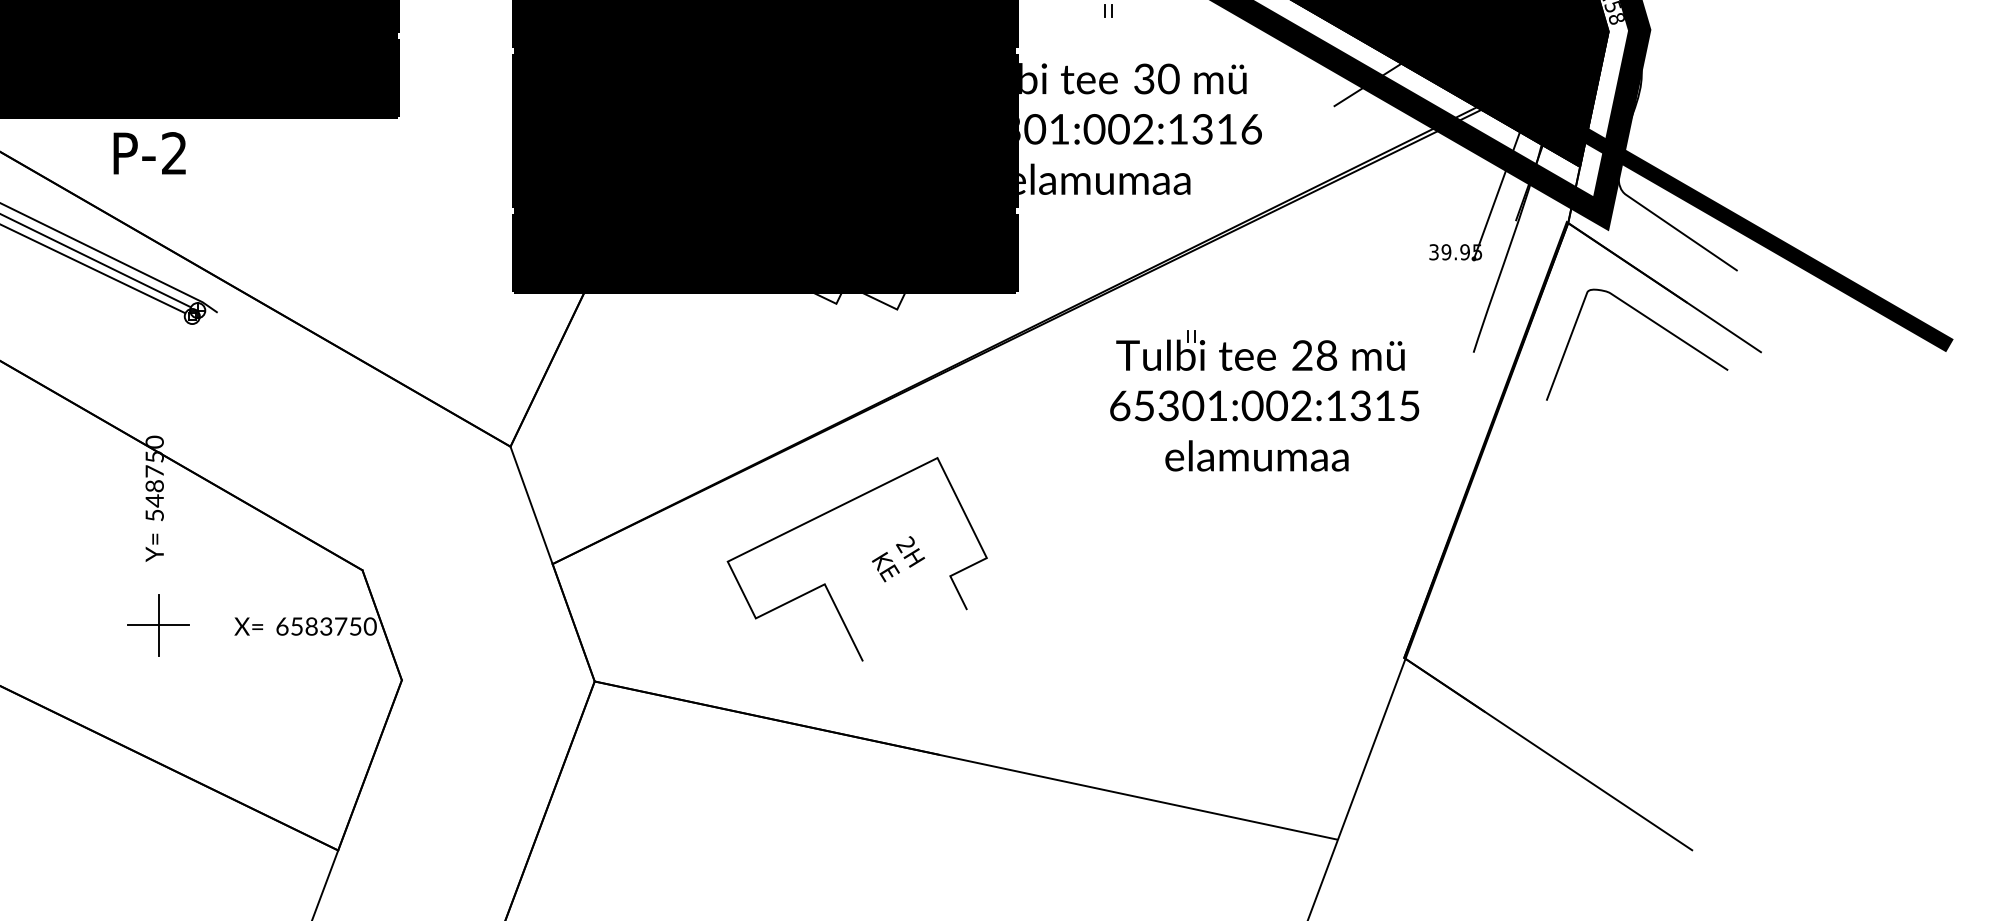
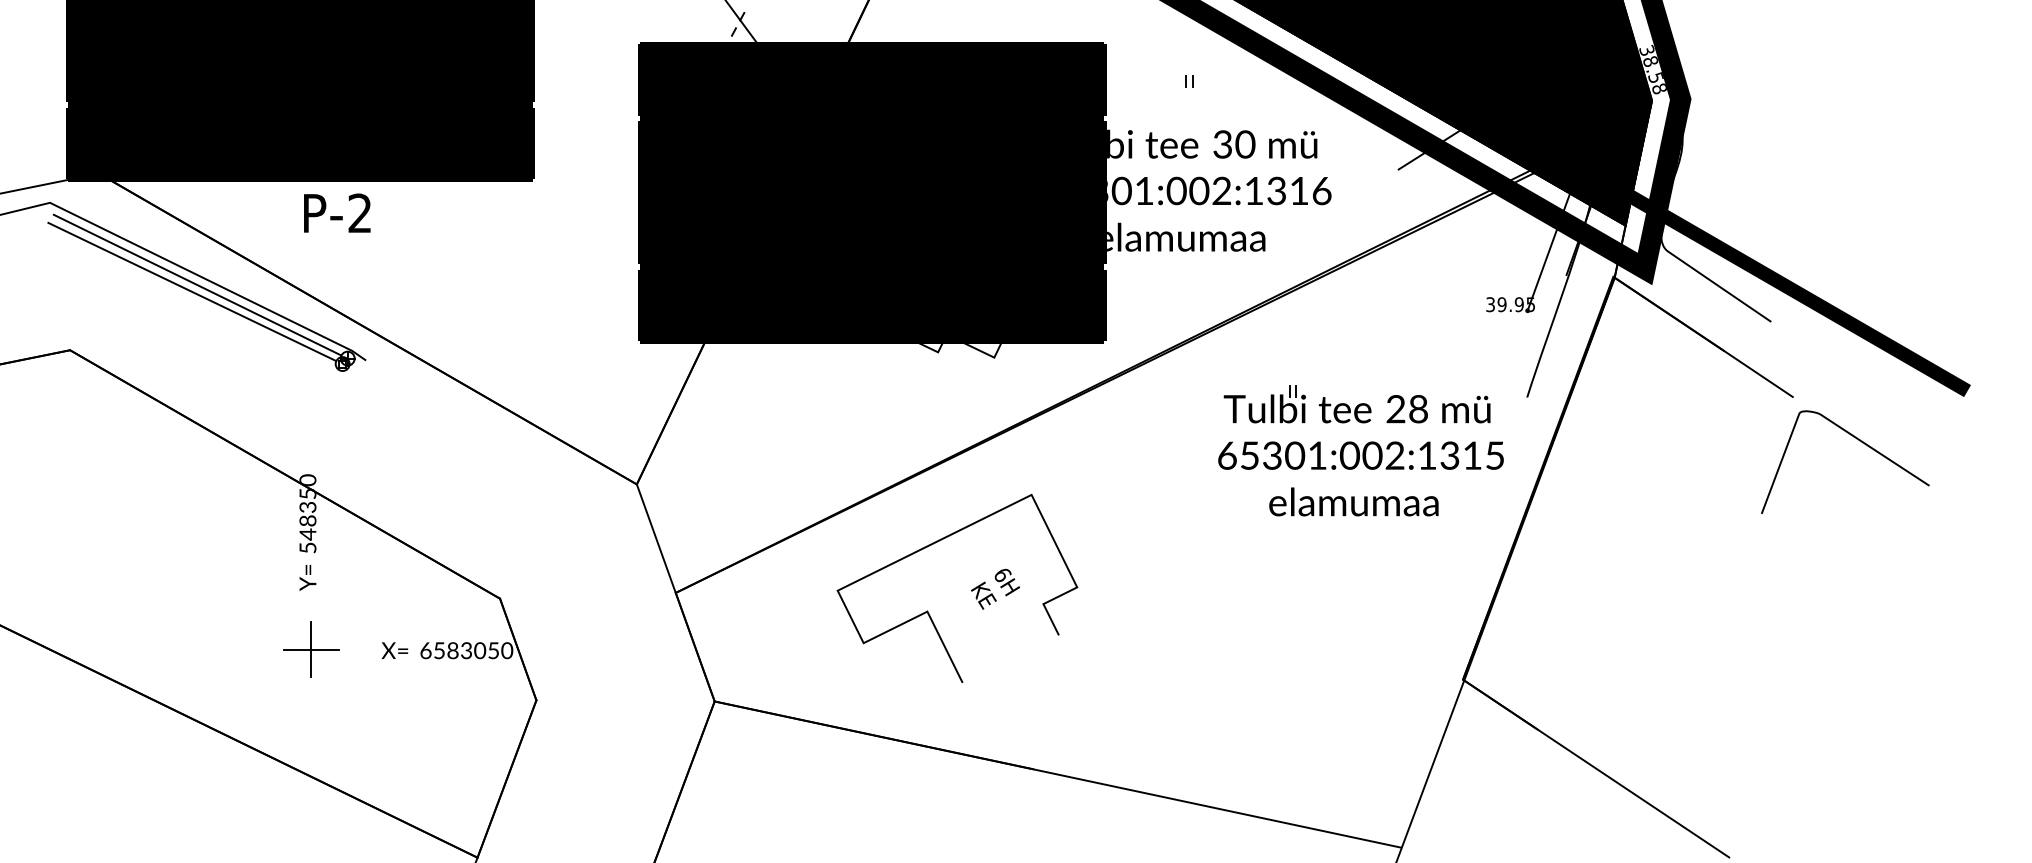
text: (149, 152) -> (337, 212), moved
curve: (1652, 322) -> (1859, 441), moved
part: (1264, 400) -> (1360, 450), moved
text: (154, 470) -> (307, 506), 548750 -> 548350
text: (906, 544) -> (1002, 574), 2H -> 6H
text: (341, 626) -> (480, 650), 6583750 -> 6583050

